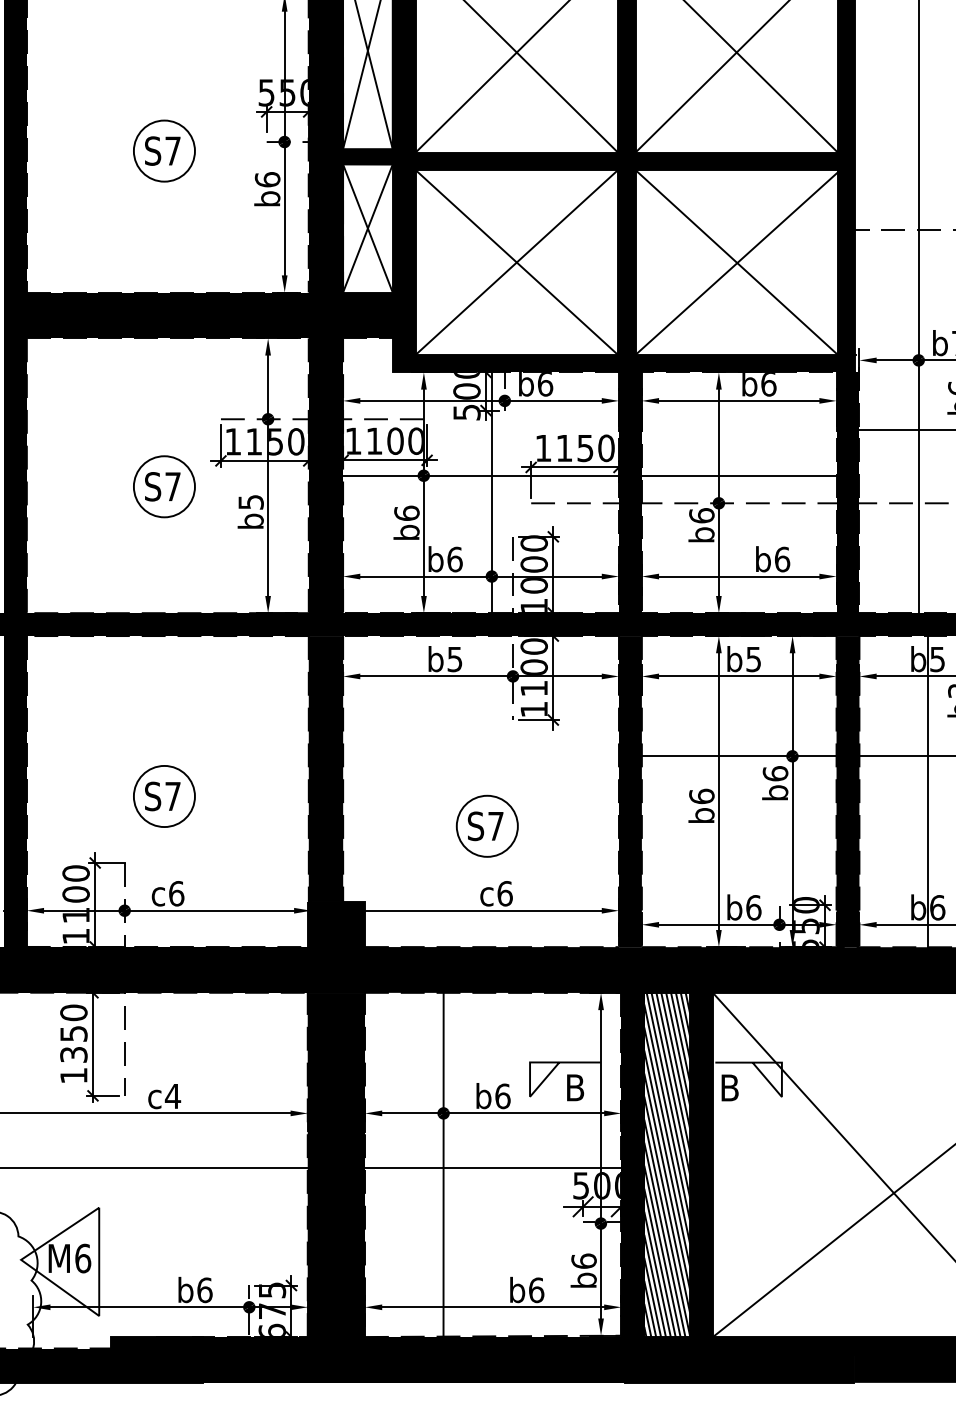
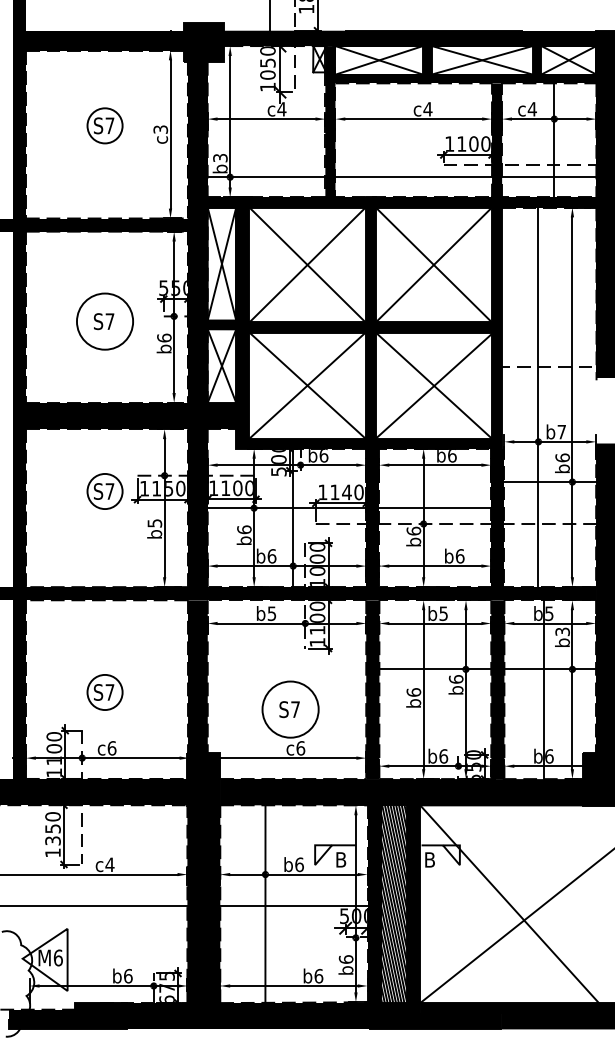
circle: (163, 150) -> (104, 321), size x1.6
text: (584, 448) -> (346, 492), 1150 -> 1140
part: (163, 486) -> (104, 491), moved
circle: (487, 826) -> (290, 709), size x1.6

